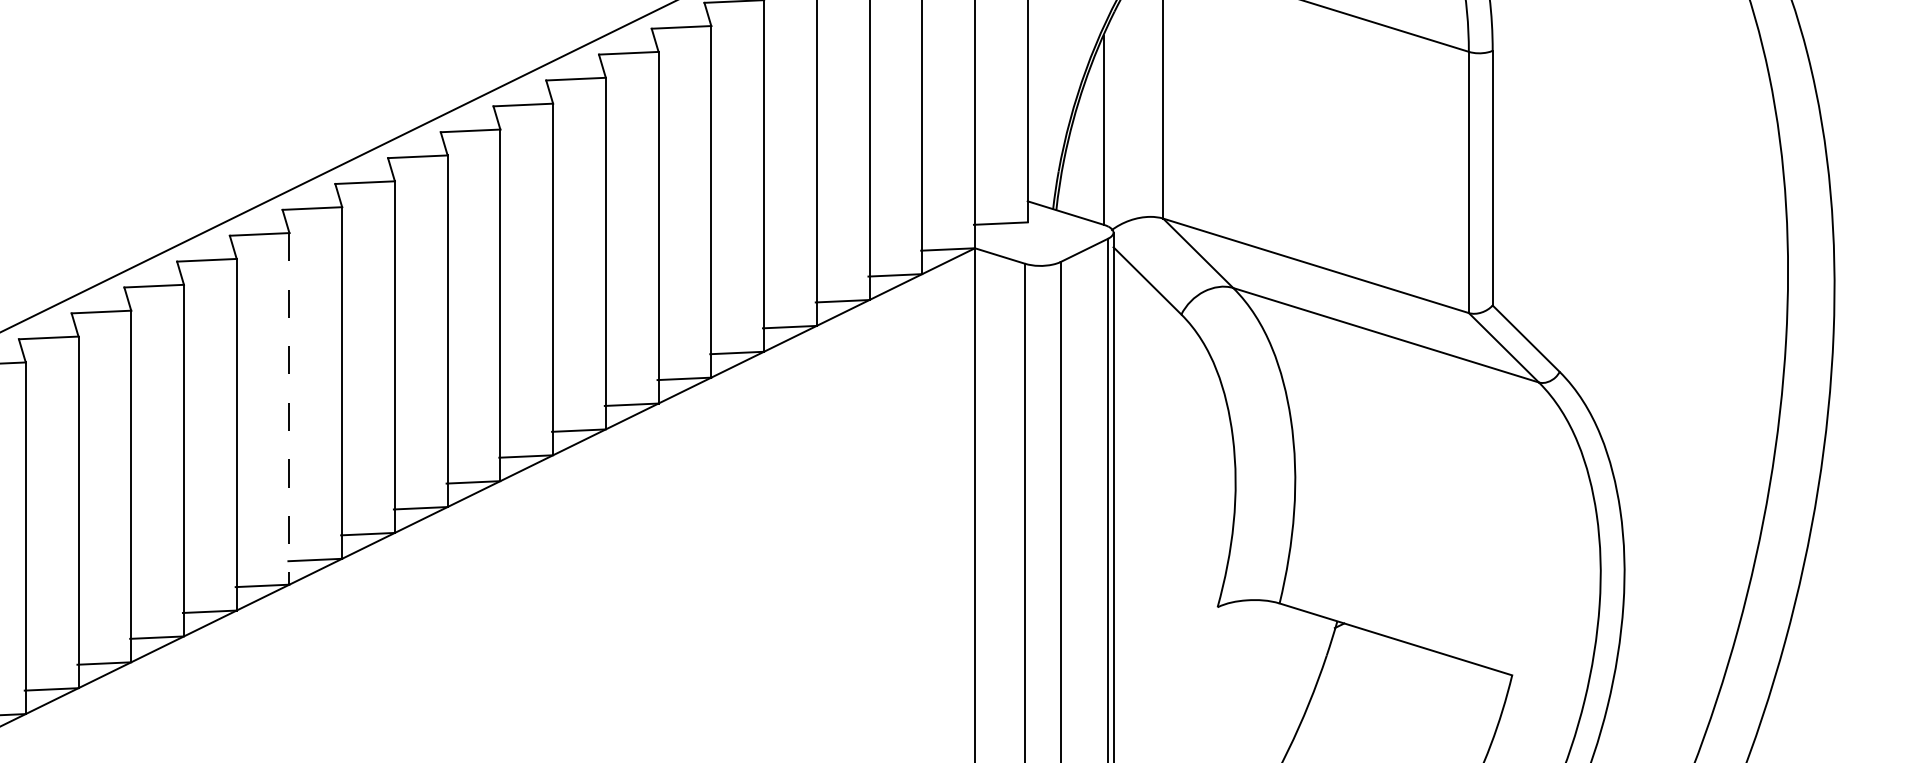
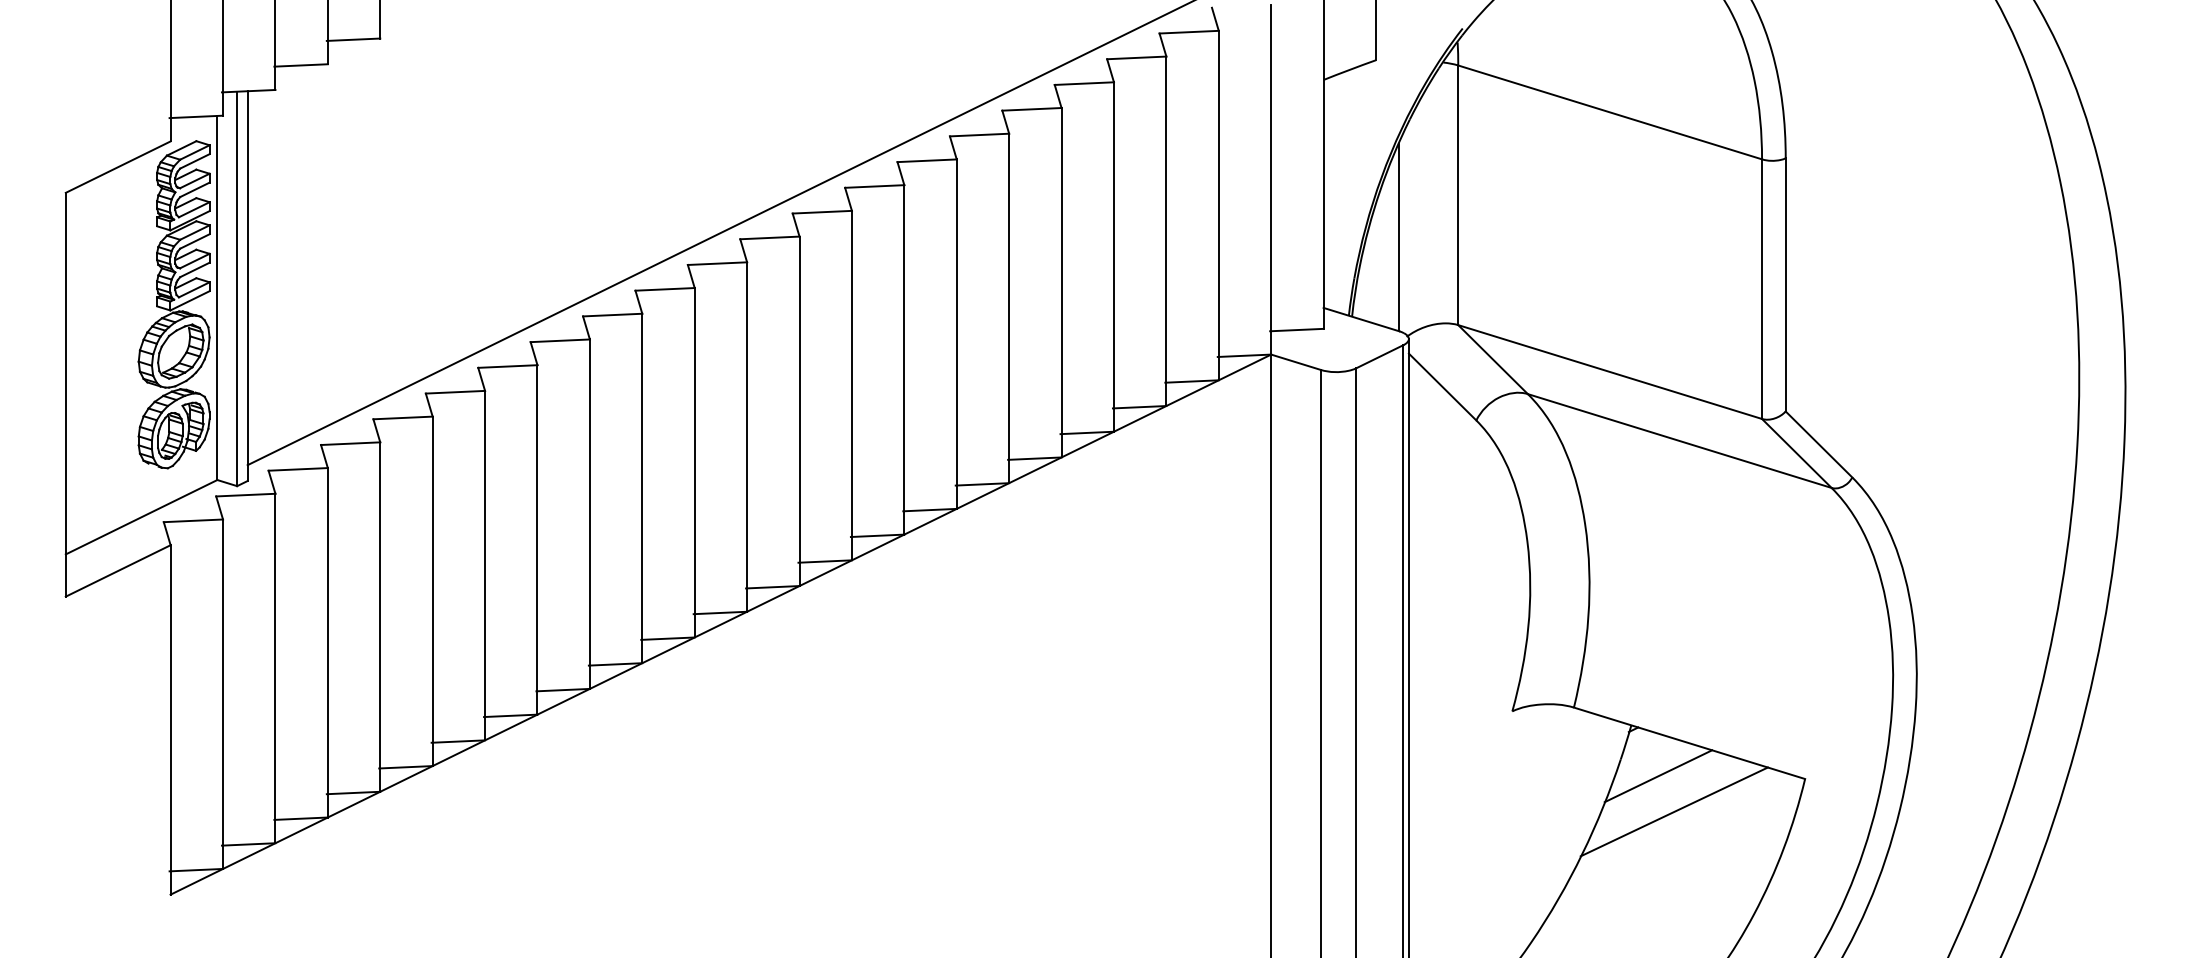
line: (289, 409) -> (589, 514), dashed -> solid
line: (1364, 672) -> (1658, 776), added
line: (1379, 708) -> (1673, 811), added

